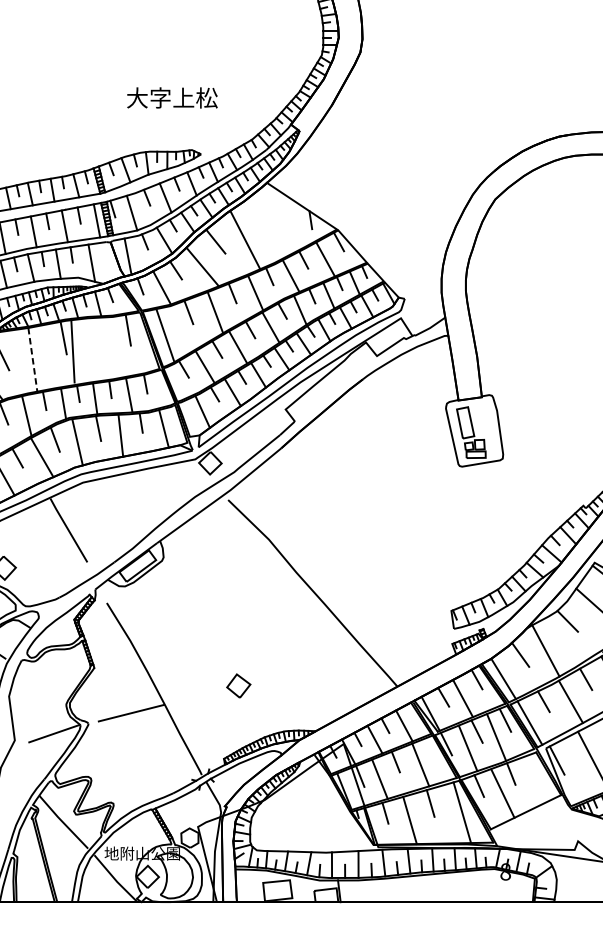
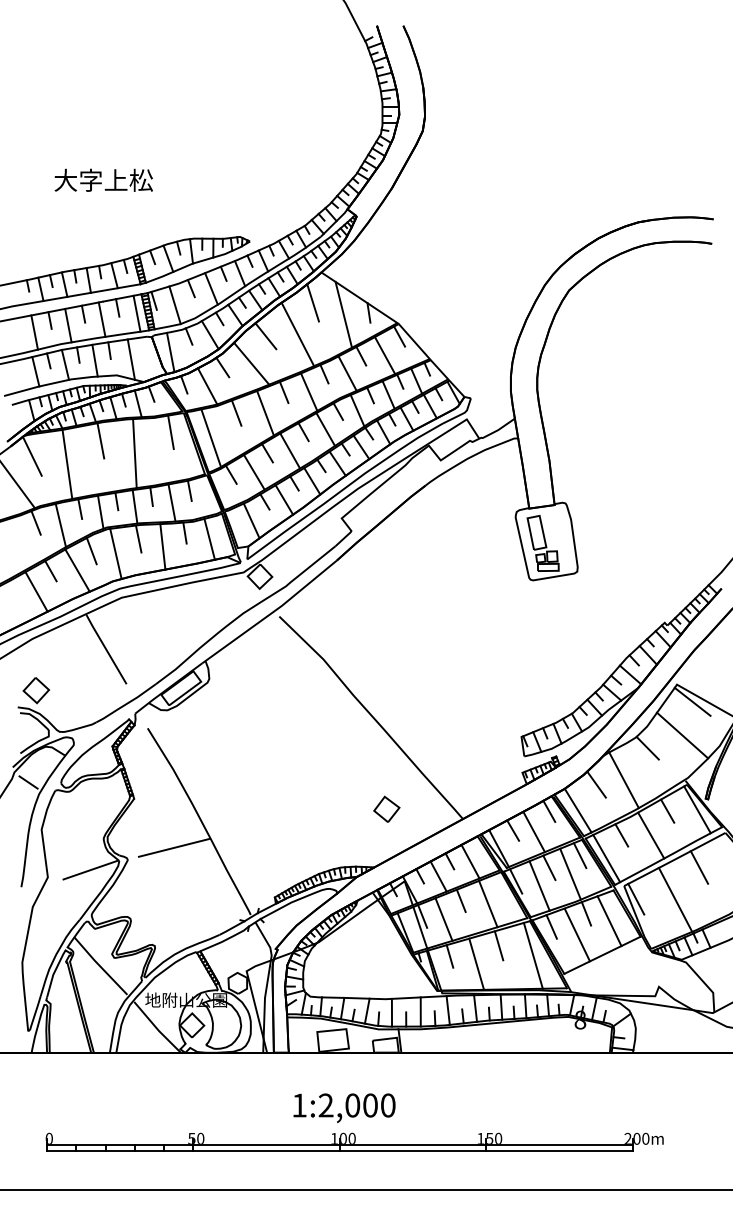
text: (172, 97) -> (103, 179), moved
line: (258, 210) -> (312, 302), added
line: (287, 221) -> (343, 314), added
line: (72, 350) -> (134, 453), moved
line: (32, 359) -> (67, 464), dashed -> solid
part: (238, 685) -> (386, 808), moved
line: (532, 781) -> (609, 921), added

